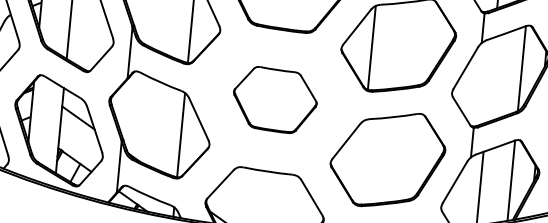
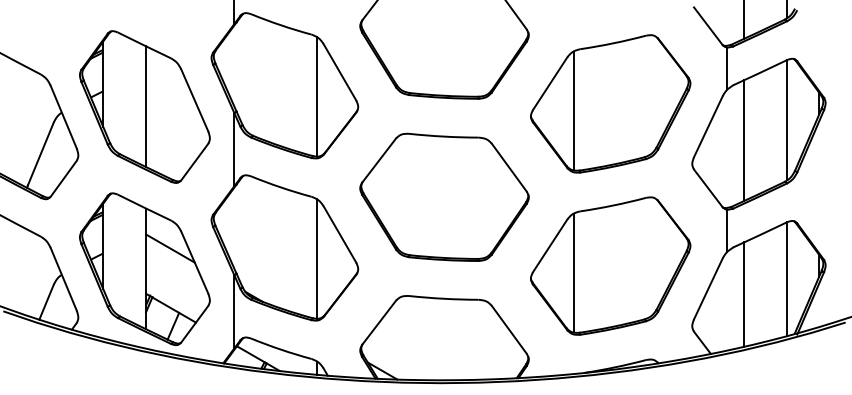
line: (490, 80) -> (744, 140), added
part: (275, 99) -> (444, 196), size x1.43
line: (361, 161) -> (573, 272), added

